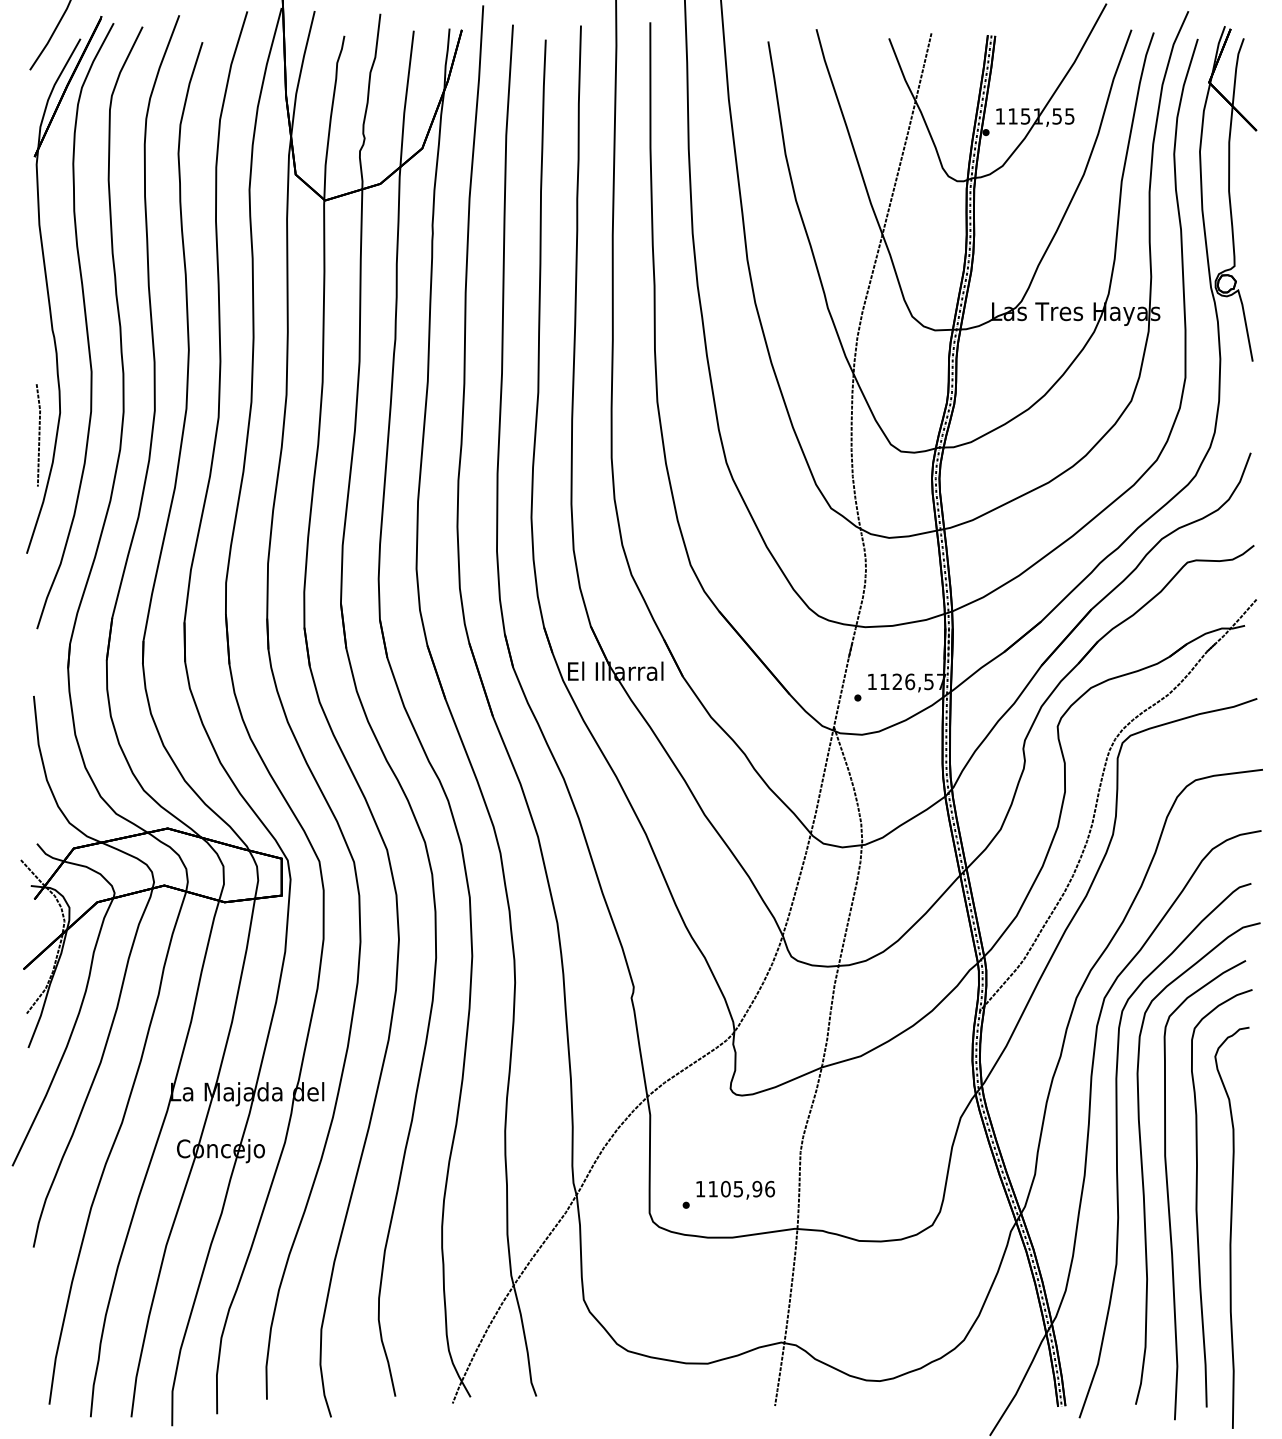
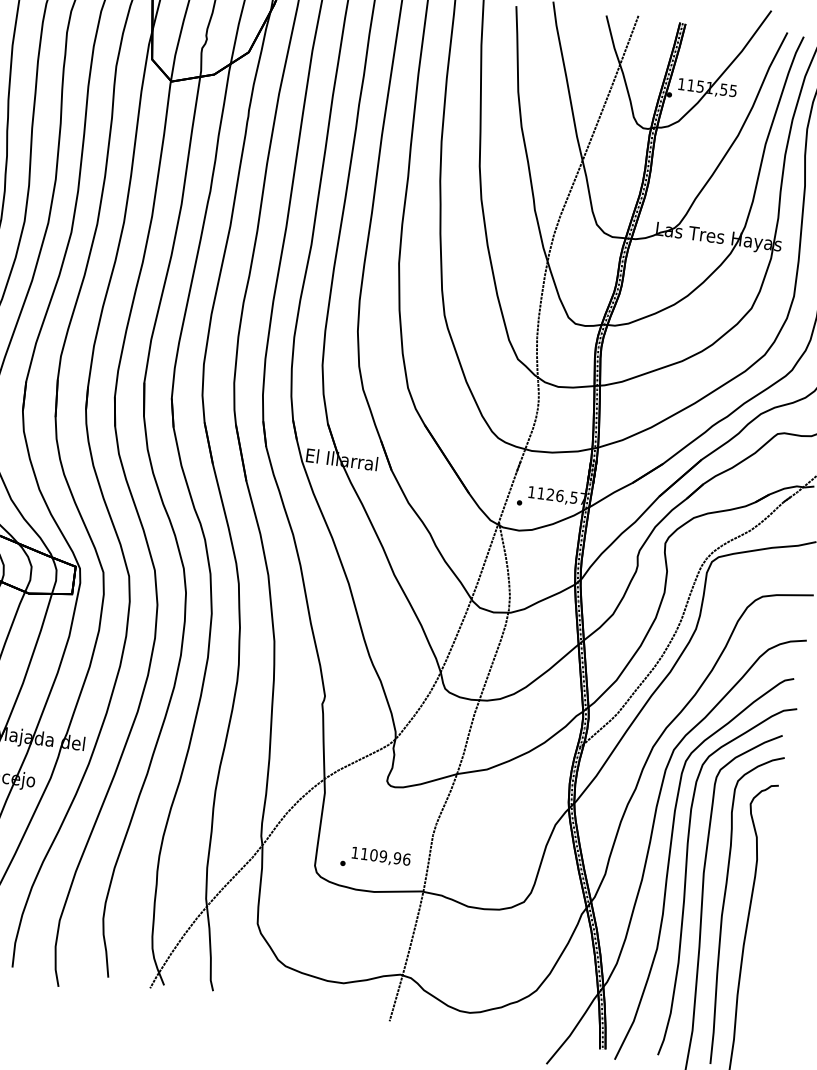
text: (738, 1188) -> (383, 856), 1105,96 -> 1109,96

